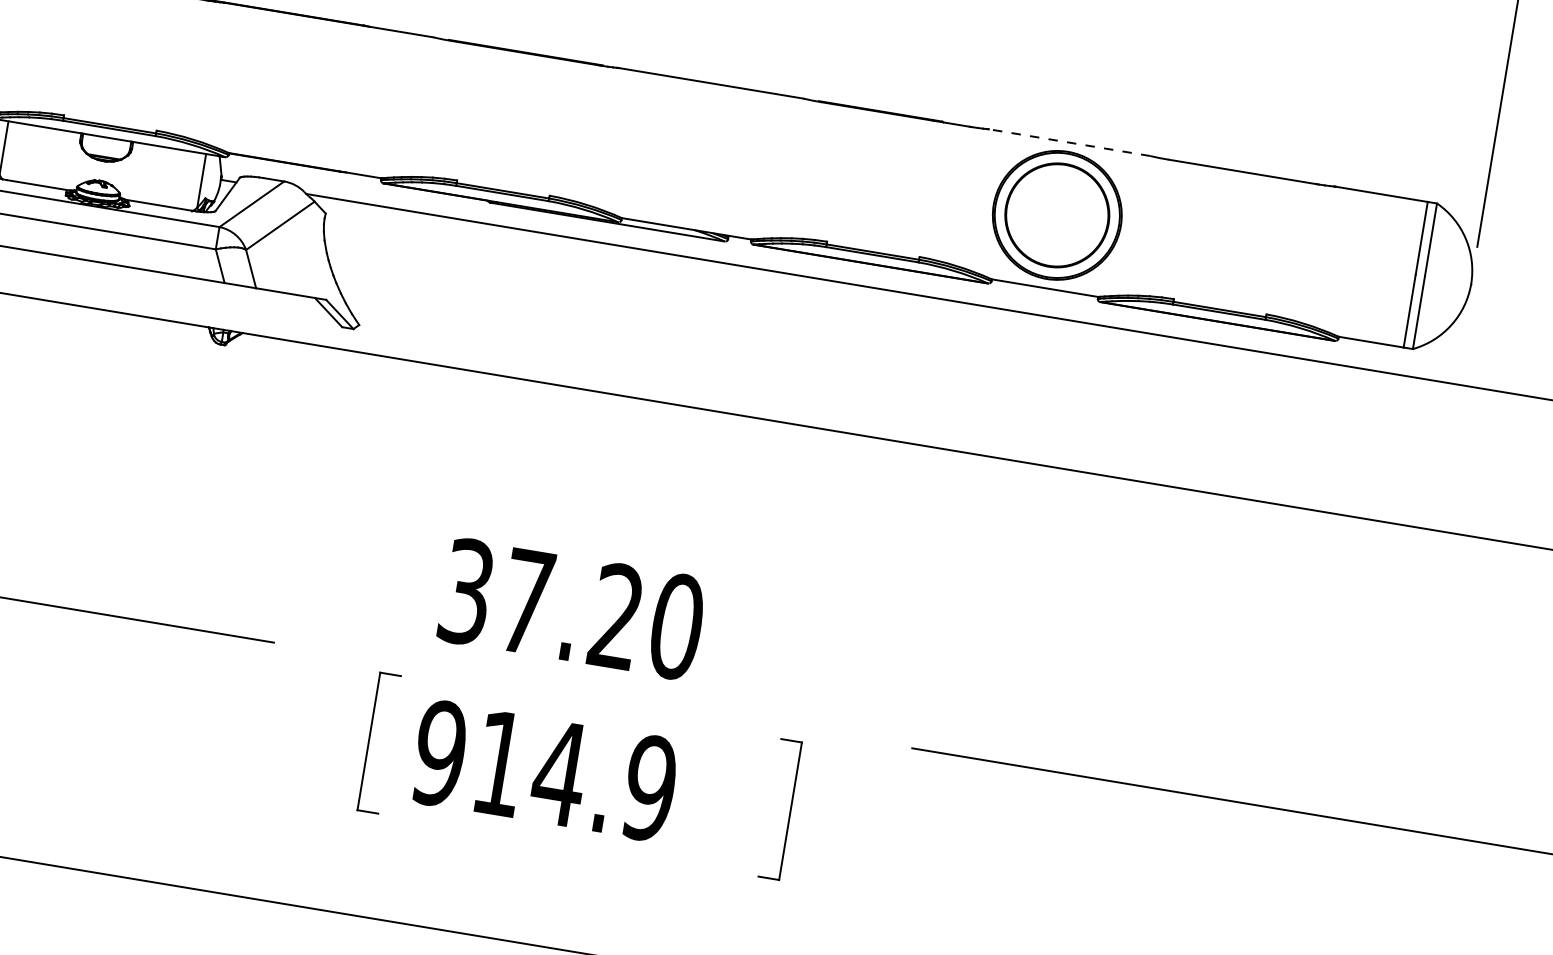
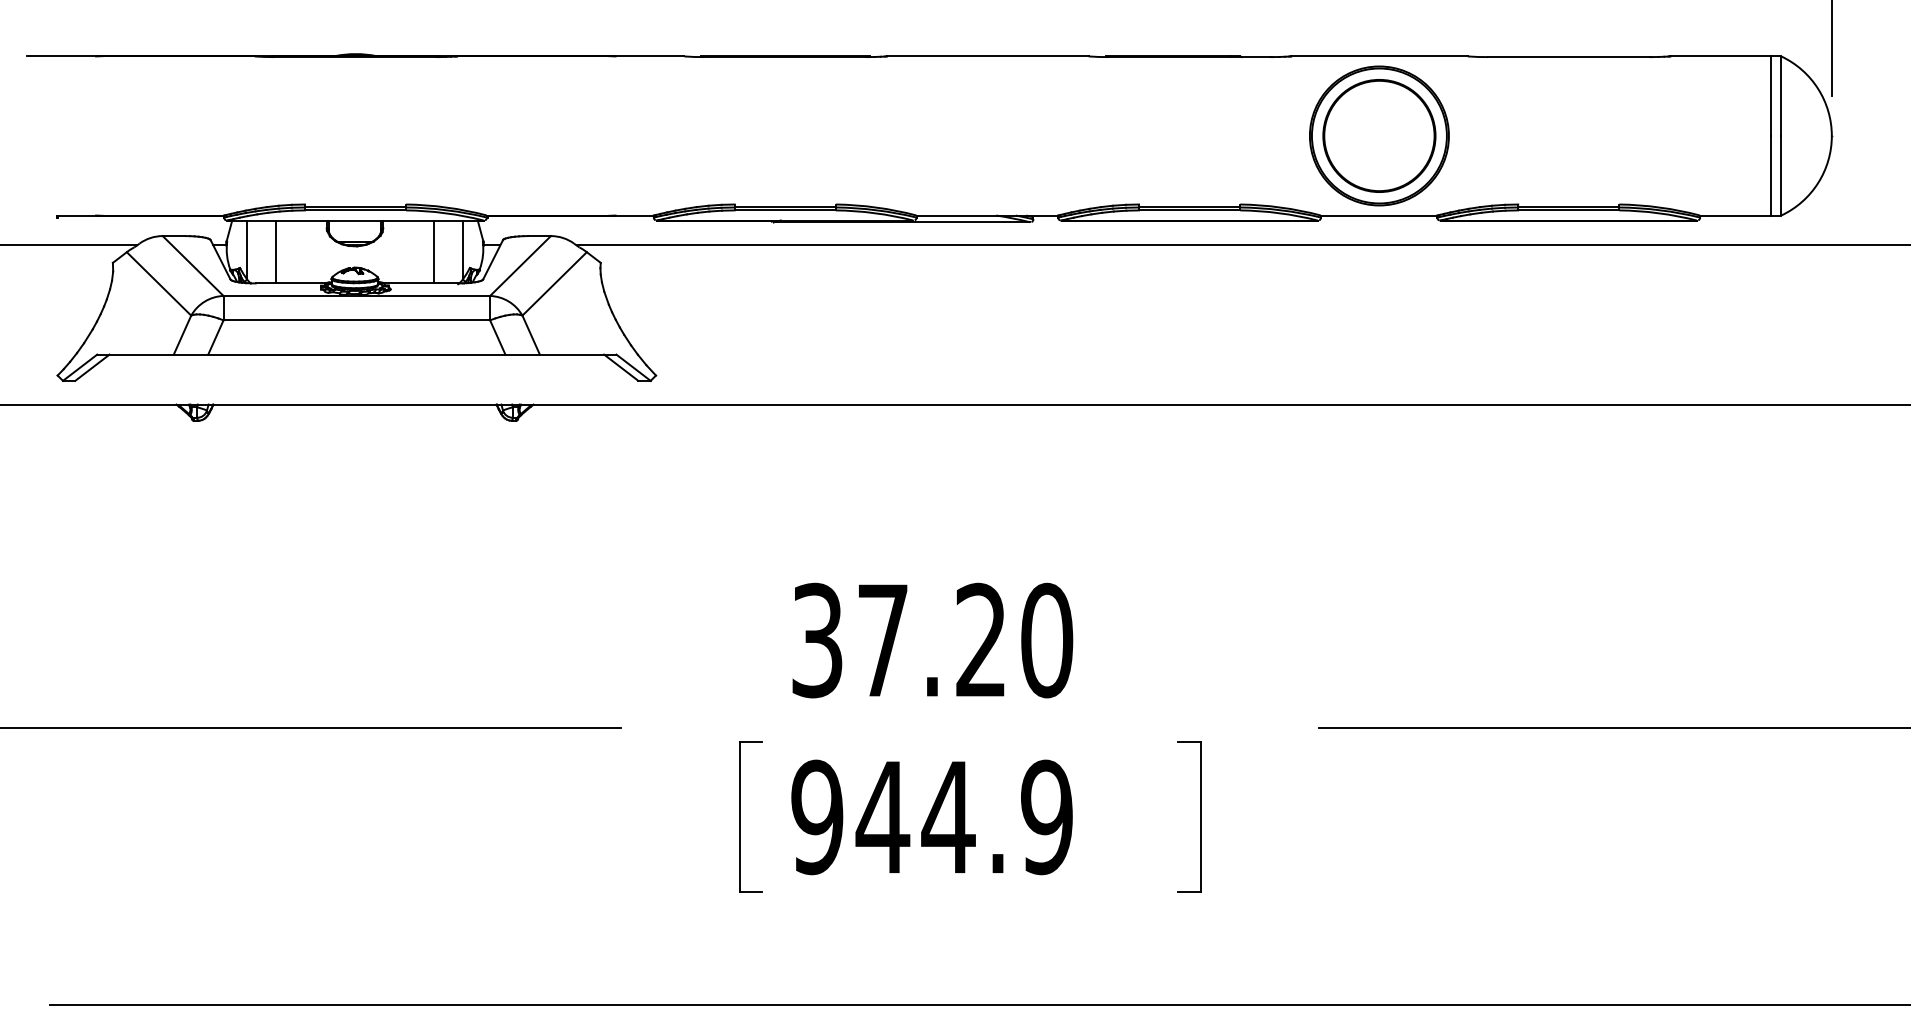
line: (1068, 142) -> (1378, 56), dashed -> solid
line: (30, 154) -> (276, 251), added
line: (174, 177) -> (433, 251), added
text: (499, 763) -> (882, 817), 914.9 -> 944.9

